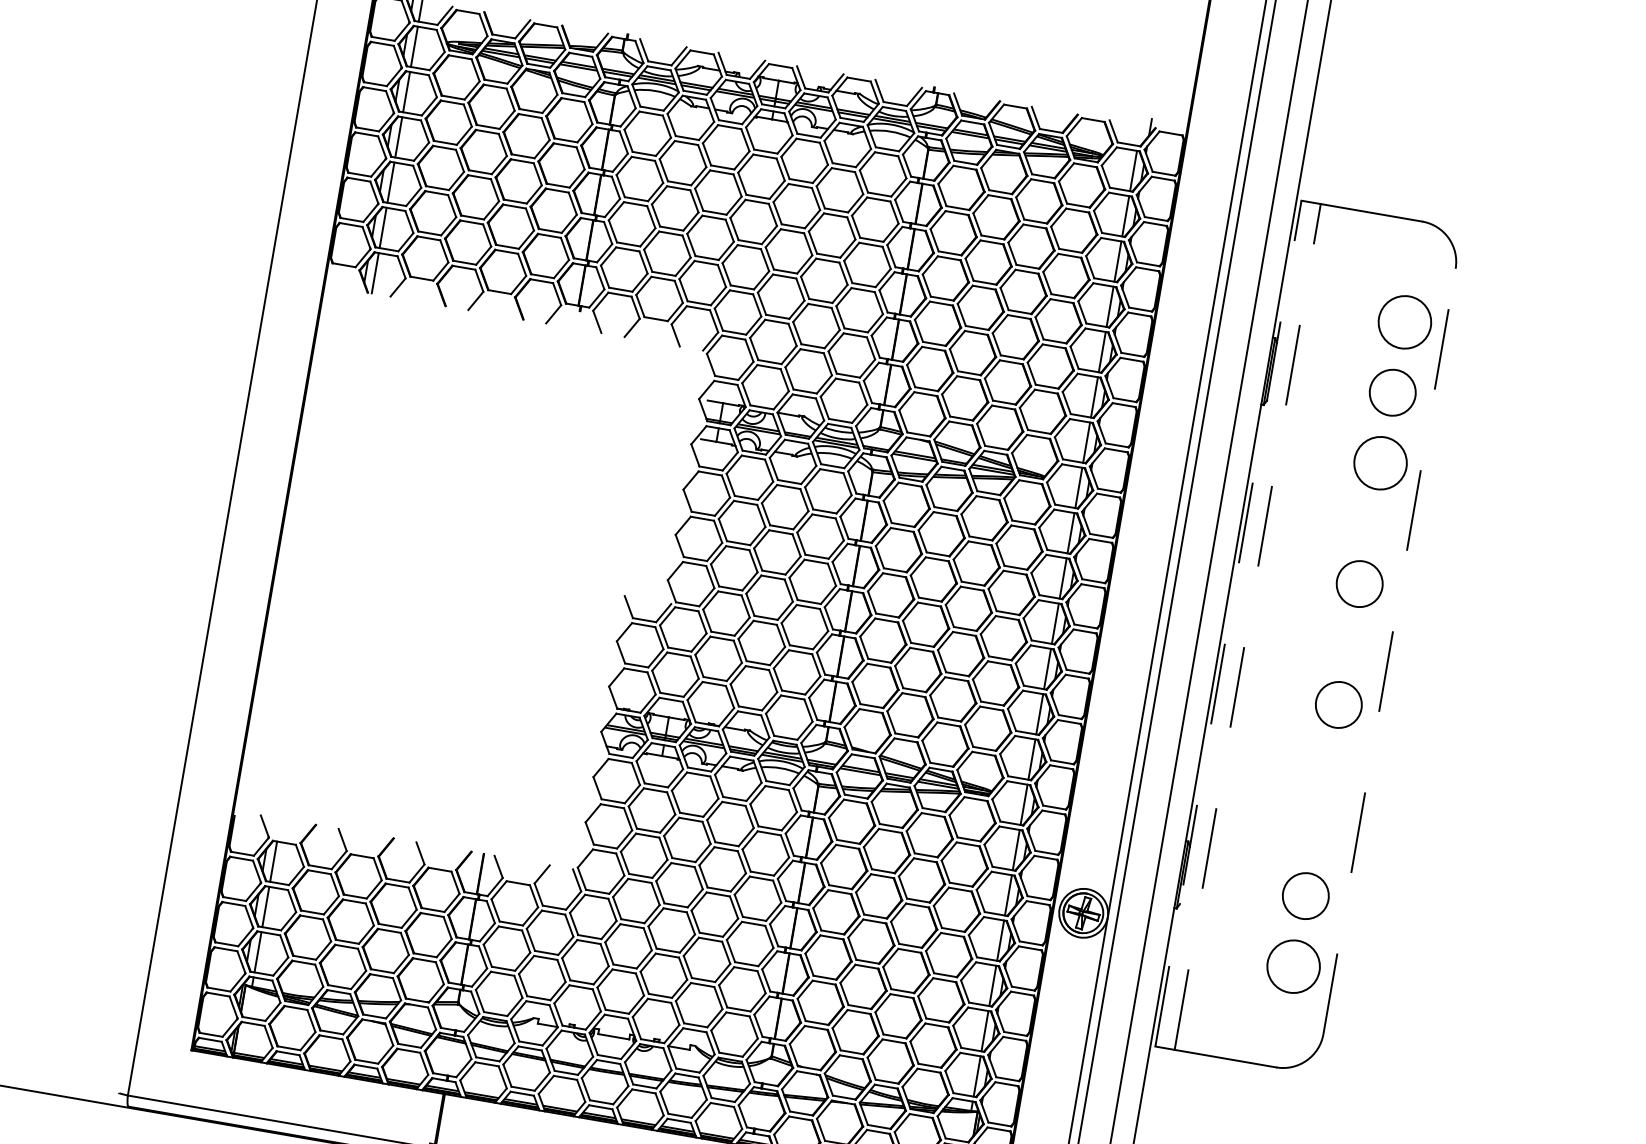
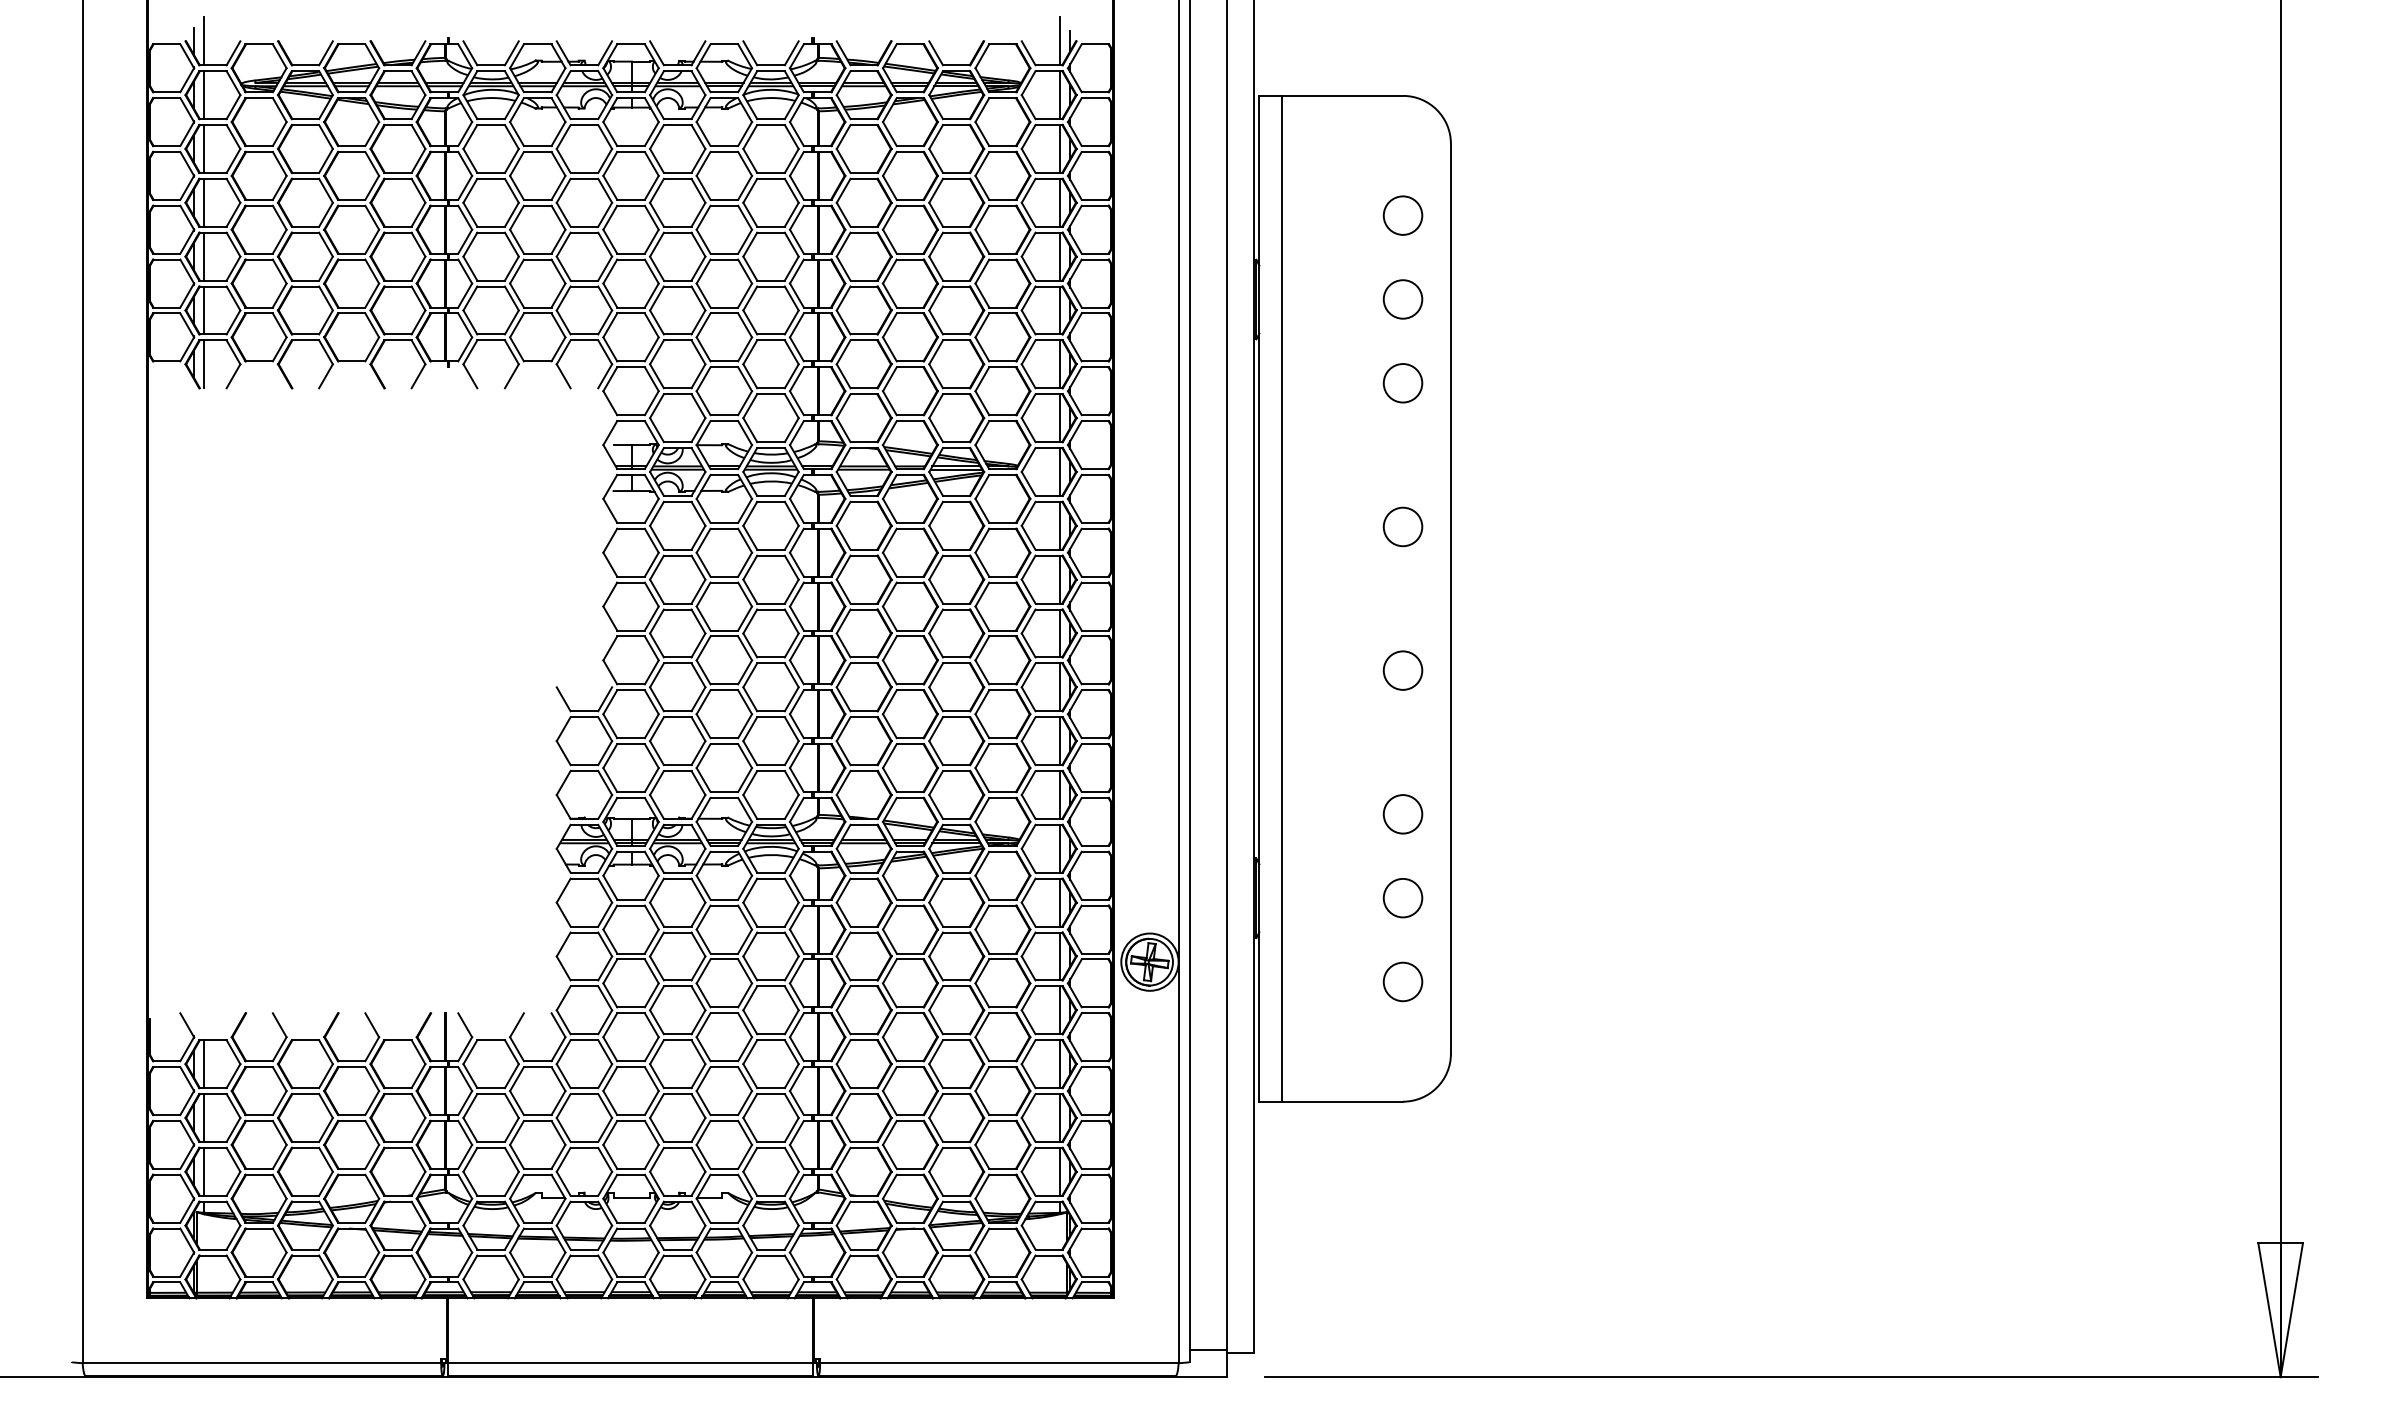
line: (1141, 125) -> (1059, 41), added
circle: (1404, 322) -> (1402, 215), size x0.62
circle: (1392, 392) -> (1402, 299), size x0.71
circle: (1380, 463) -> (1402, 383), size x0.62
circle: (1359, 583) -> (1402, 526), size x0.71
line: (1228, 623) -> (1259, 598), dashed -> solid
line: (1247, 626) -> (1282, 598), dashed -> solid
line: (1389, 651) -> (1450, 598), dashed -> solid
circle: (1338, 704) -> (1402, 670), size x0.71
circle: (1317, 825) -> (1402, 814), added
circle: (1305, 896) -> (1402, 898), size x0.71
circle: (1293, 966) -> (1402, 981), size x0.62

